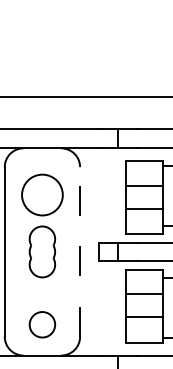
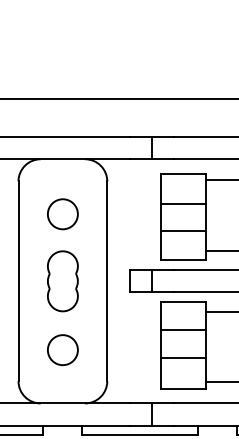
circle: (42, 195) -> (62, 214), size x0.62
line: (80, 252) -> (107, 281), dashed -> solid
circle: (42, 325) -> (62, 350), moved

